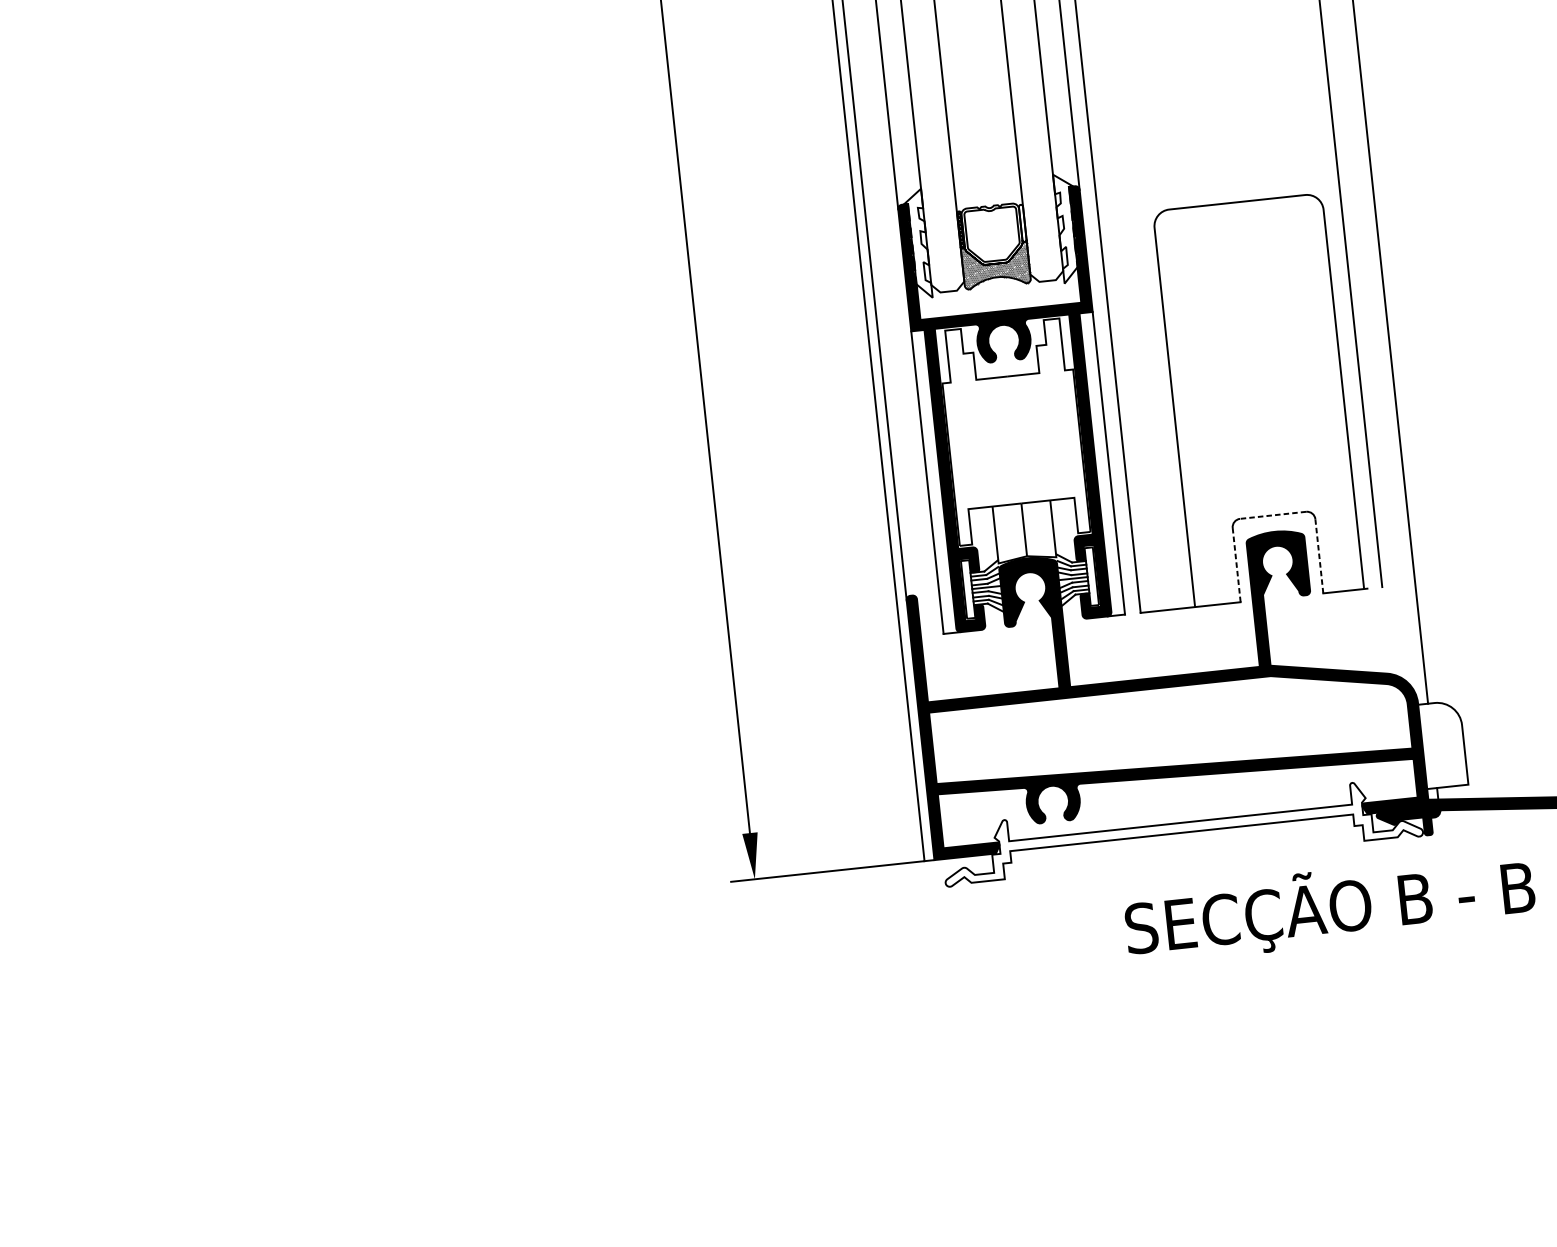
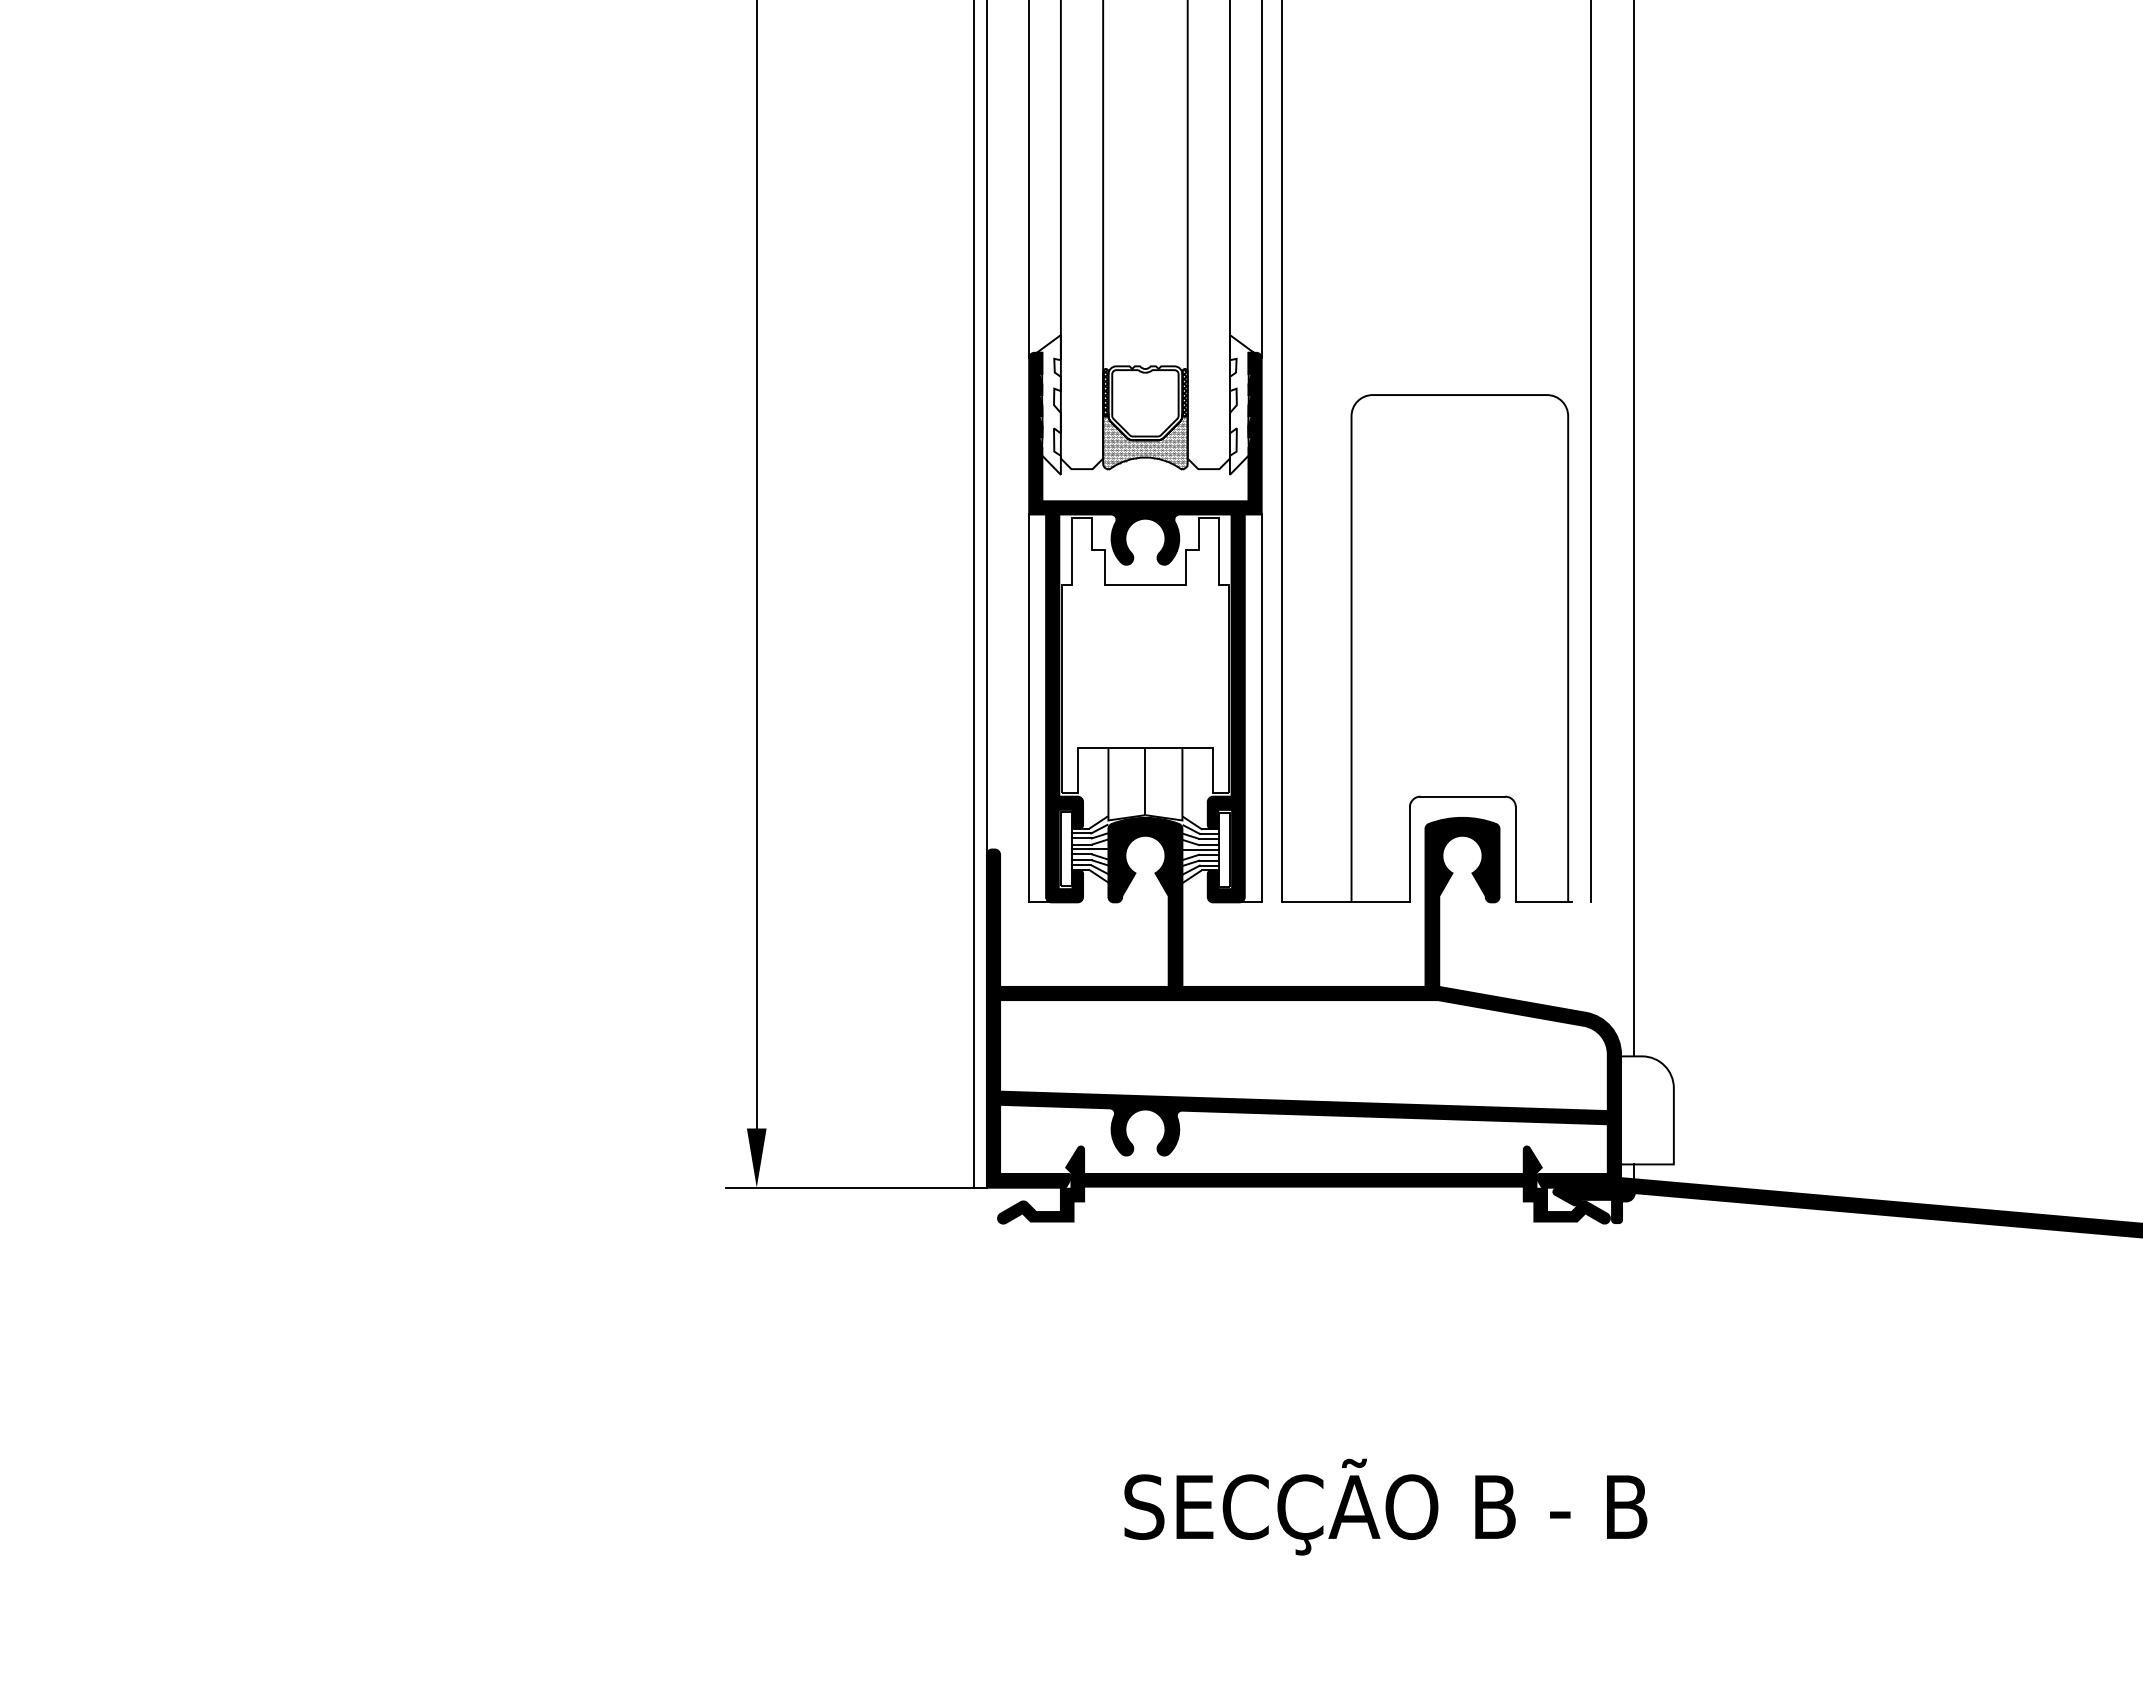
hatch: (1022, 223) -> (1184, 392), added
line: (1272, 515) -> (1462, 796), dashed -> solid
line: (1319, 556) -> (1515, 854), dashed -> solid
line: (1236, 564) -> (1409, 854), dashed -> solid
fill: (1181, 831) -> (1303, 1184), added
text: (1329, 907) -> (1385, 1506), moved

